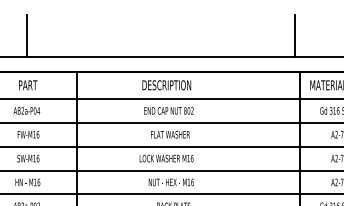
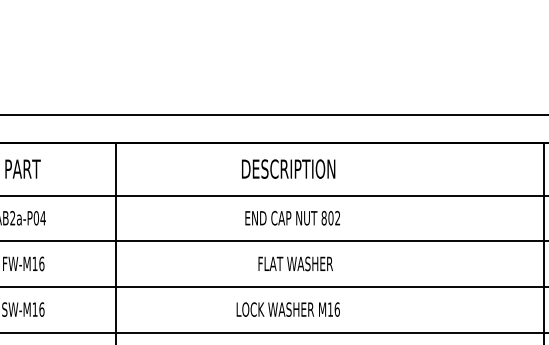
line: (27, 35) -> (21, 73), removed
line: (295, 35) -> (535, 73), removed

